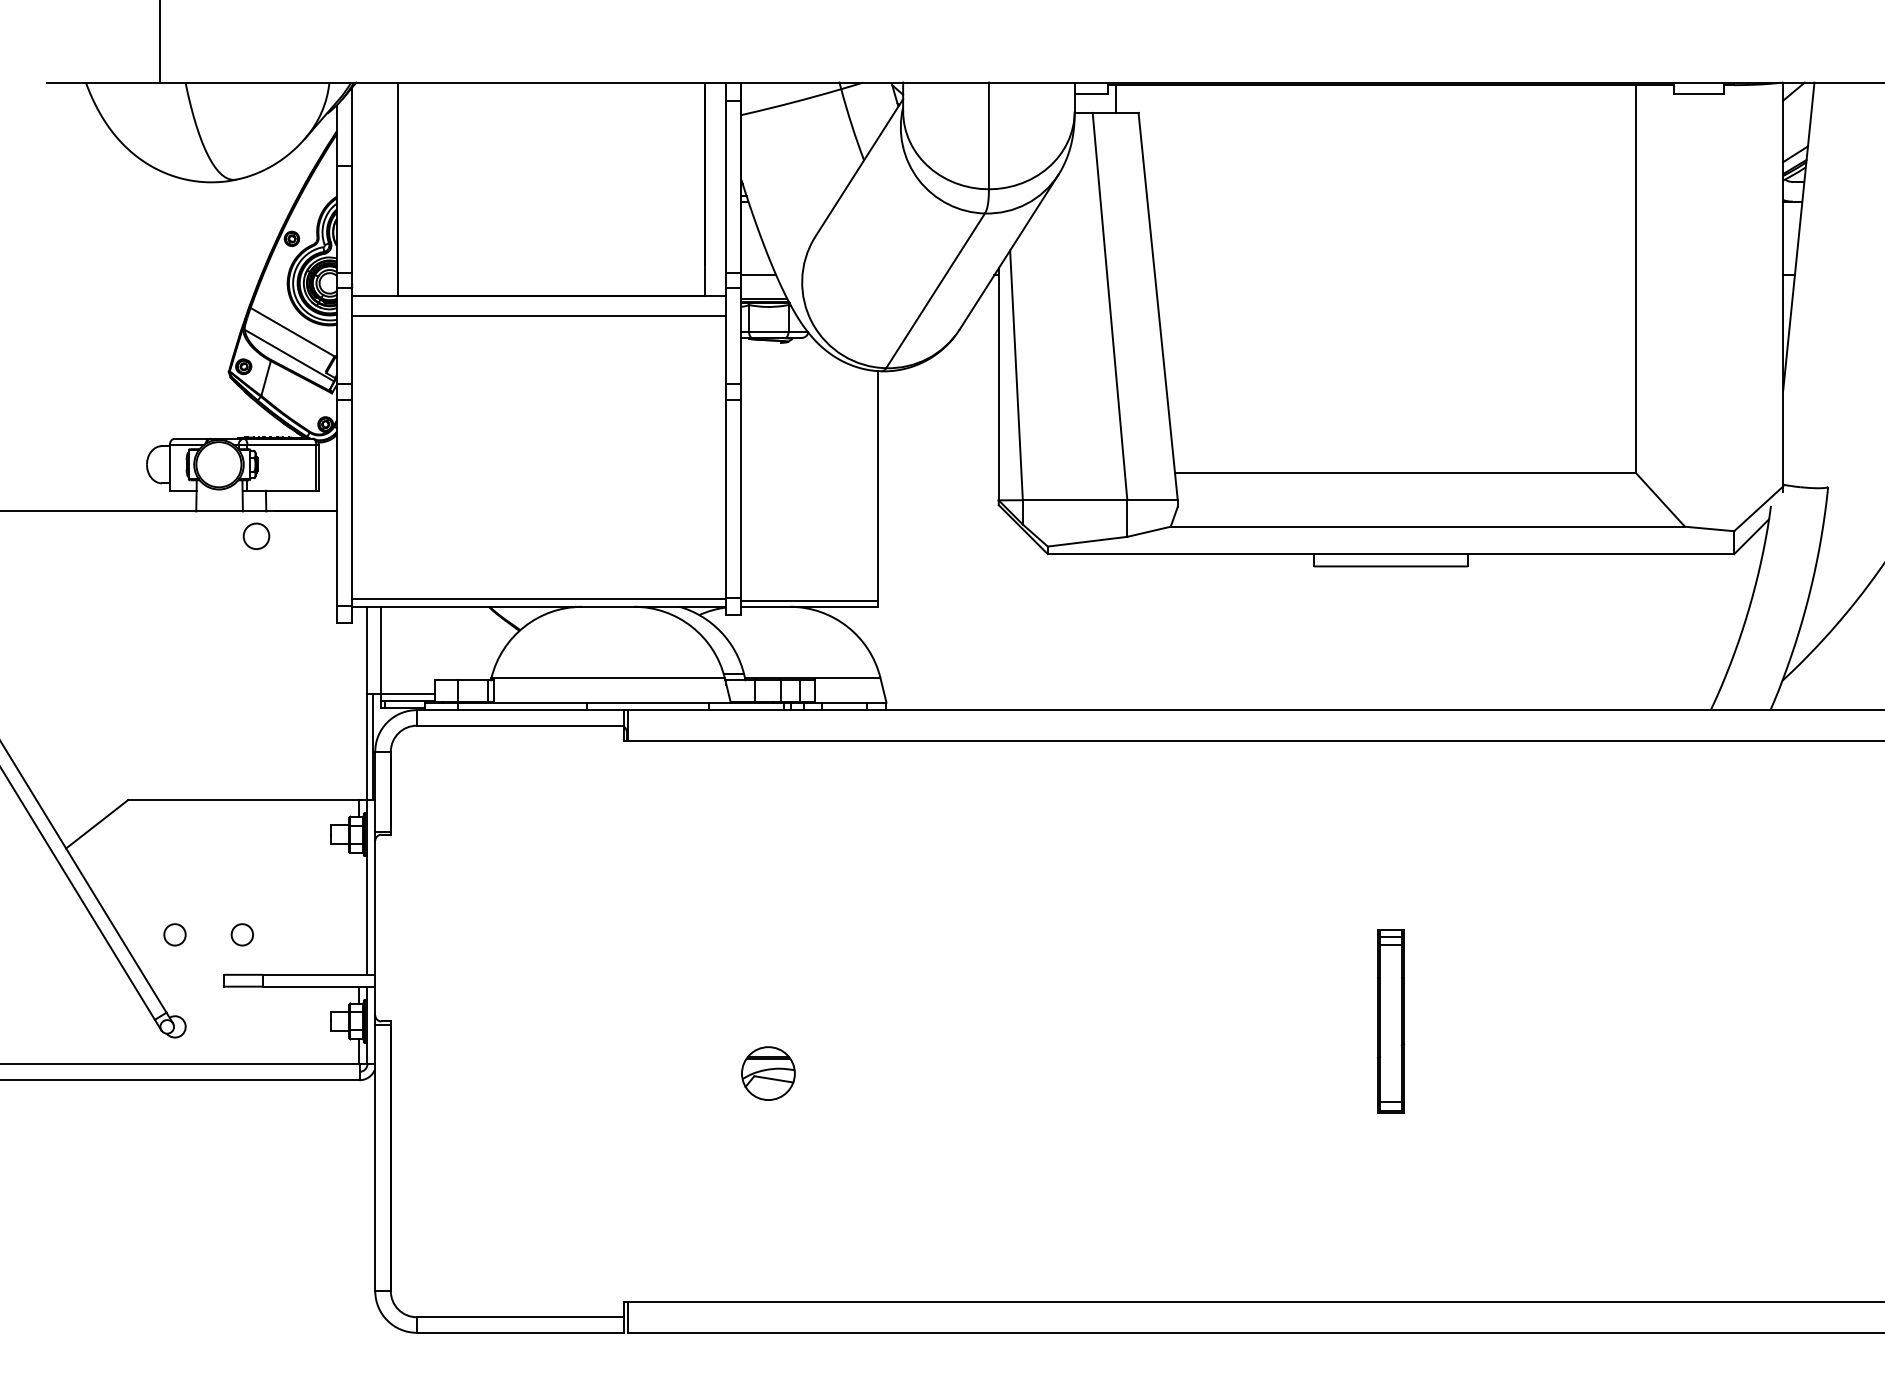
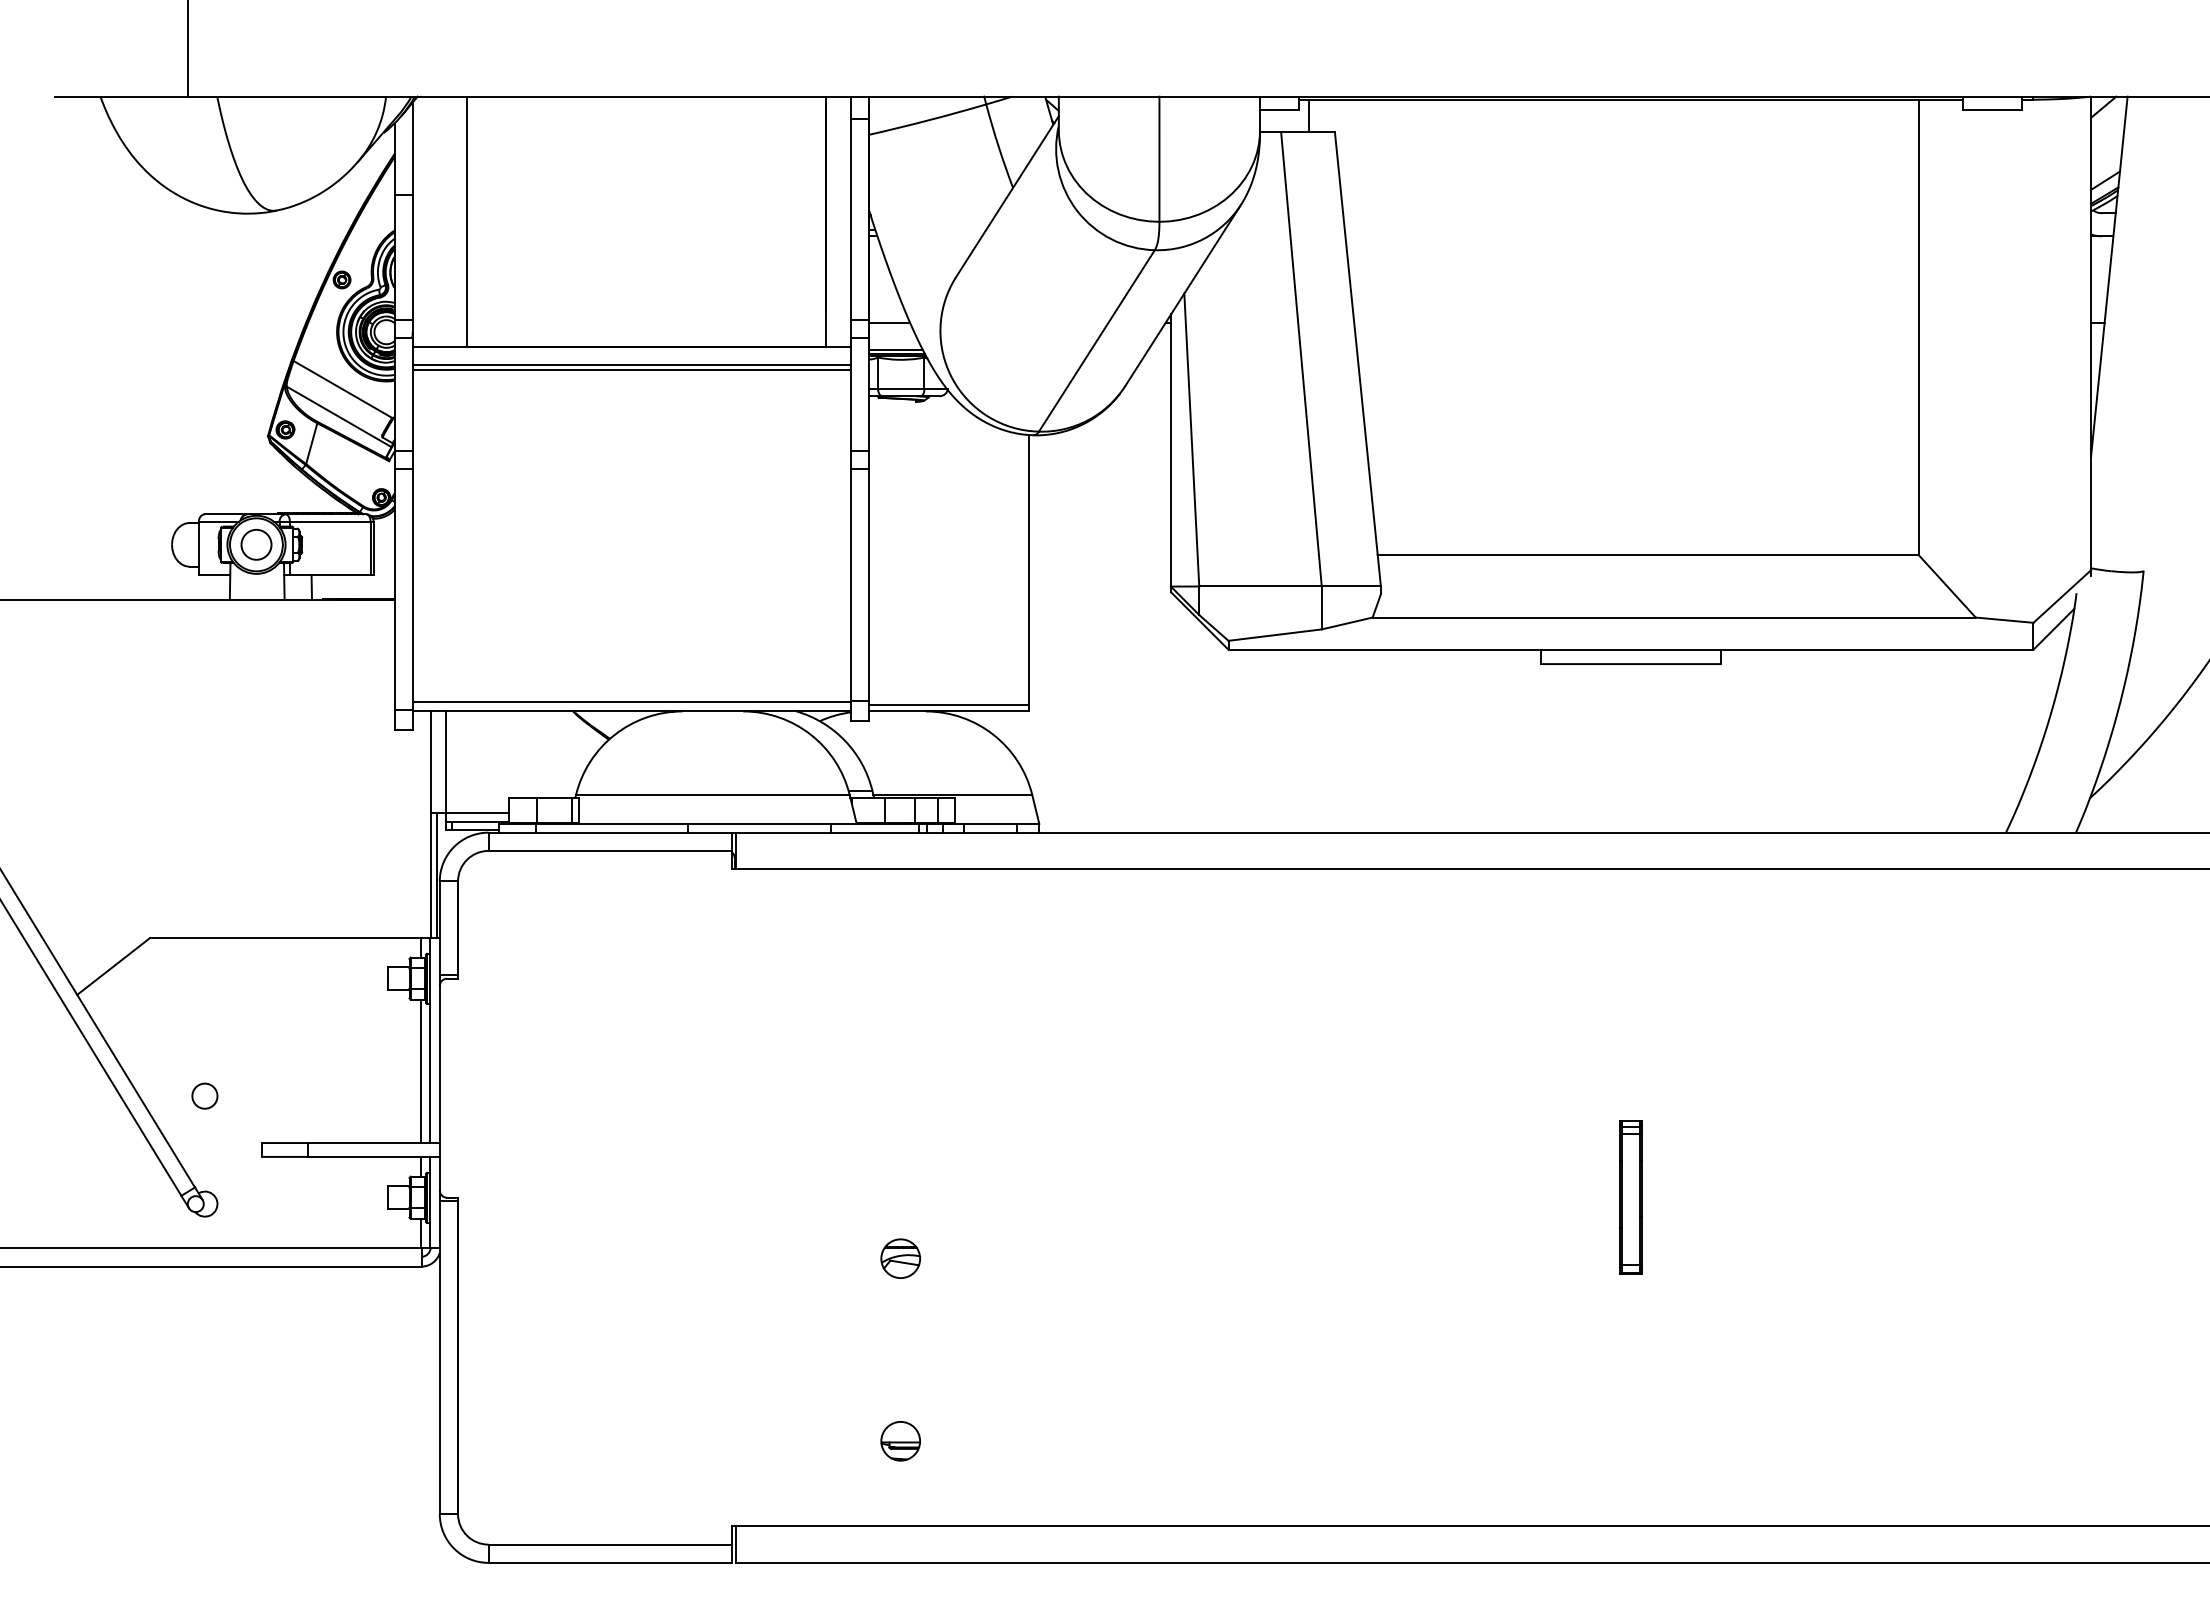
line: (538, 311) -> (631, 365), added
circle: (256, 536) -> (256, 544), moved
line: (358, 913) -> (420, 1071), added
circle: (242, 934) -> (283, 1095), removed
part: (1390, 1021) -> (1630, 1197), size x0.71
part: (768, 1073) -> (900, 1258), size x0.62
part: (768, 1229) -> (900, 1441), added

